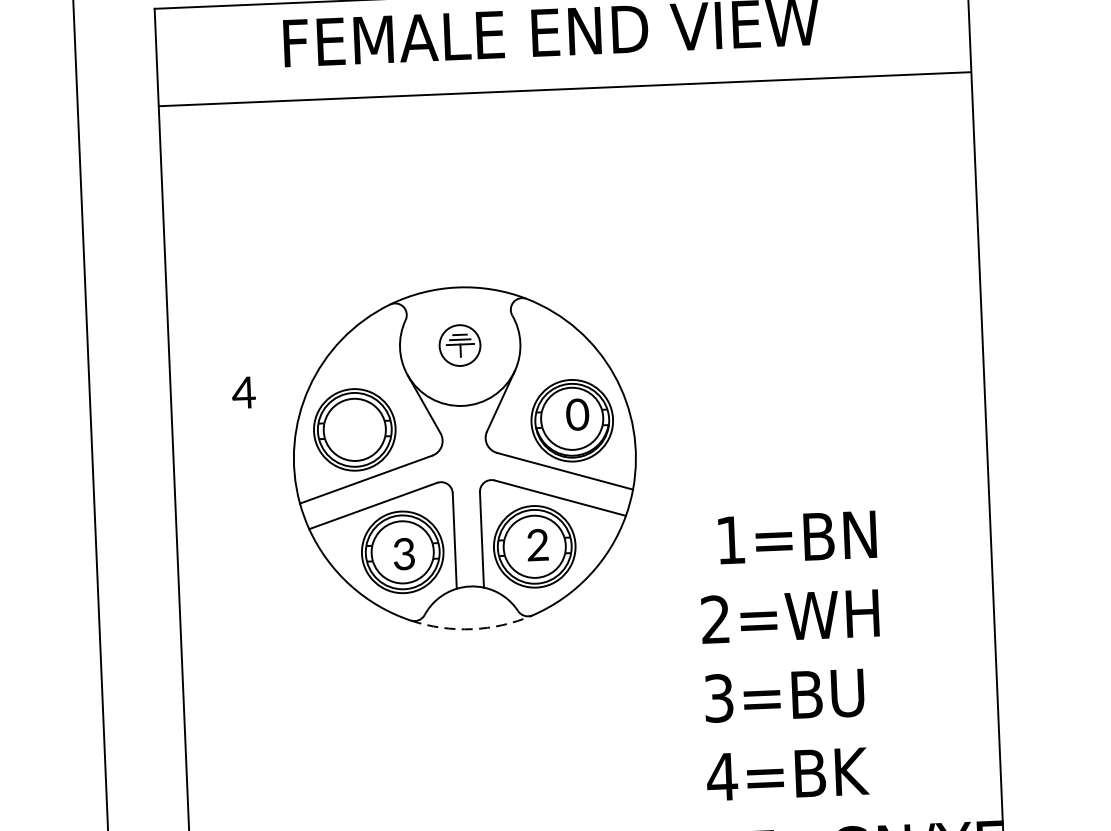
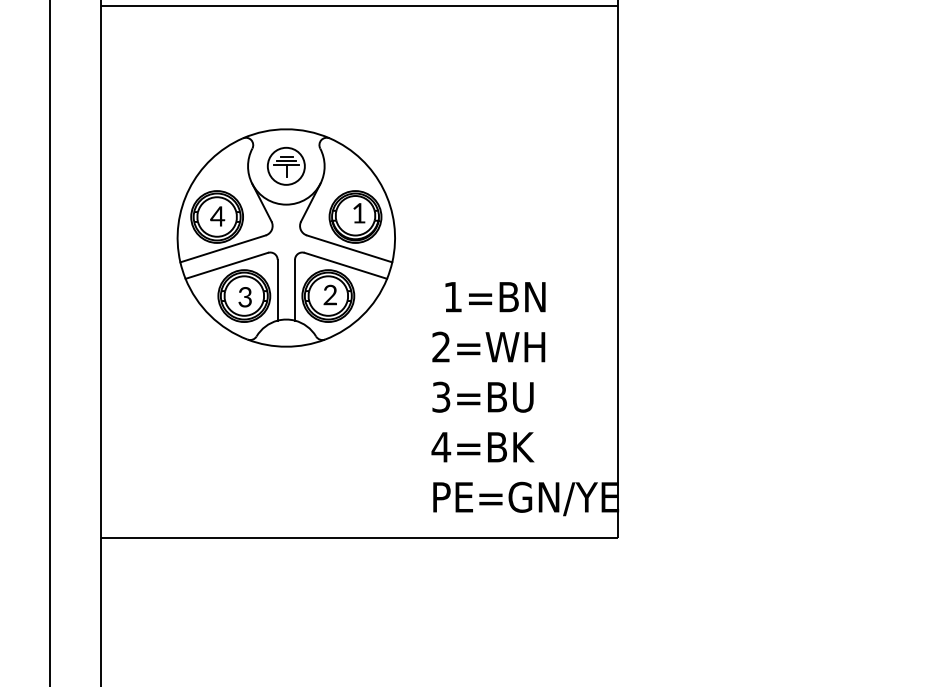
part: (458, 344) -> (285, 165), size x1.43
text: (243, 392) -> (217, 216), moved
text: (576, 415) -> (358, 213), 0 -> 1
arc: (472, 628) -> (286, 346), dashed -> solid

